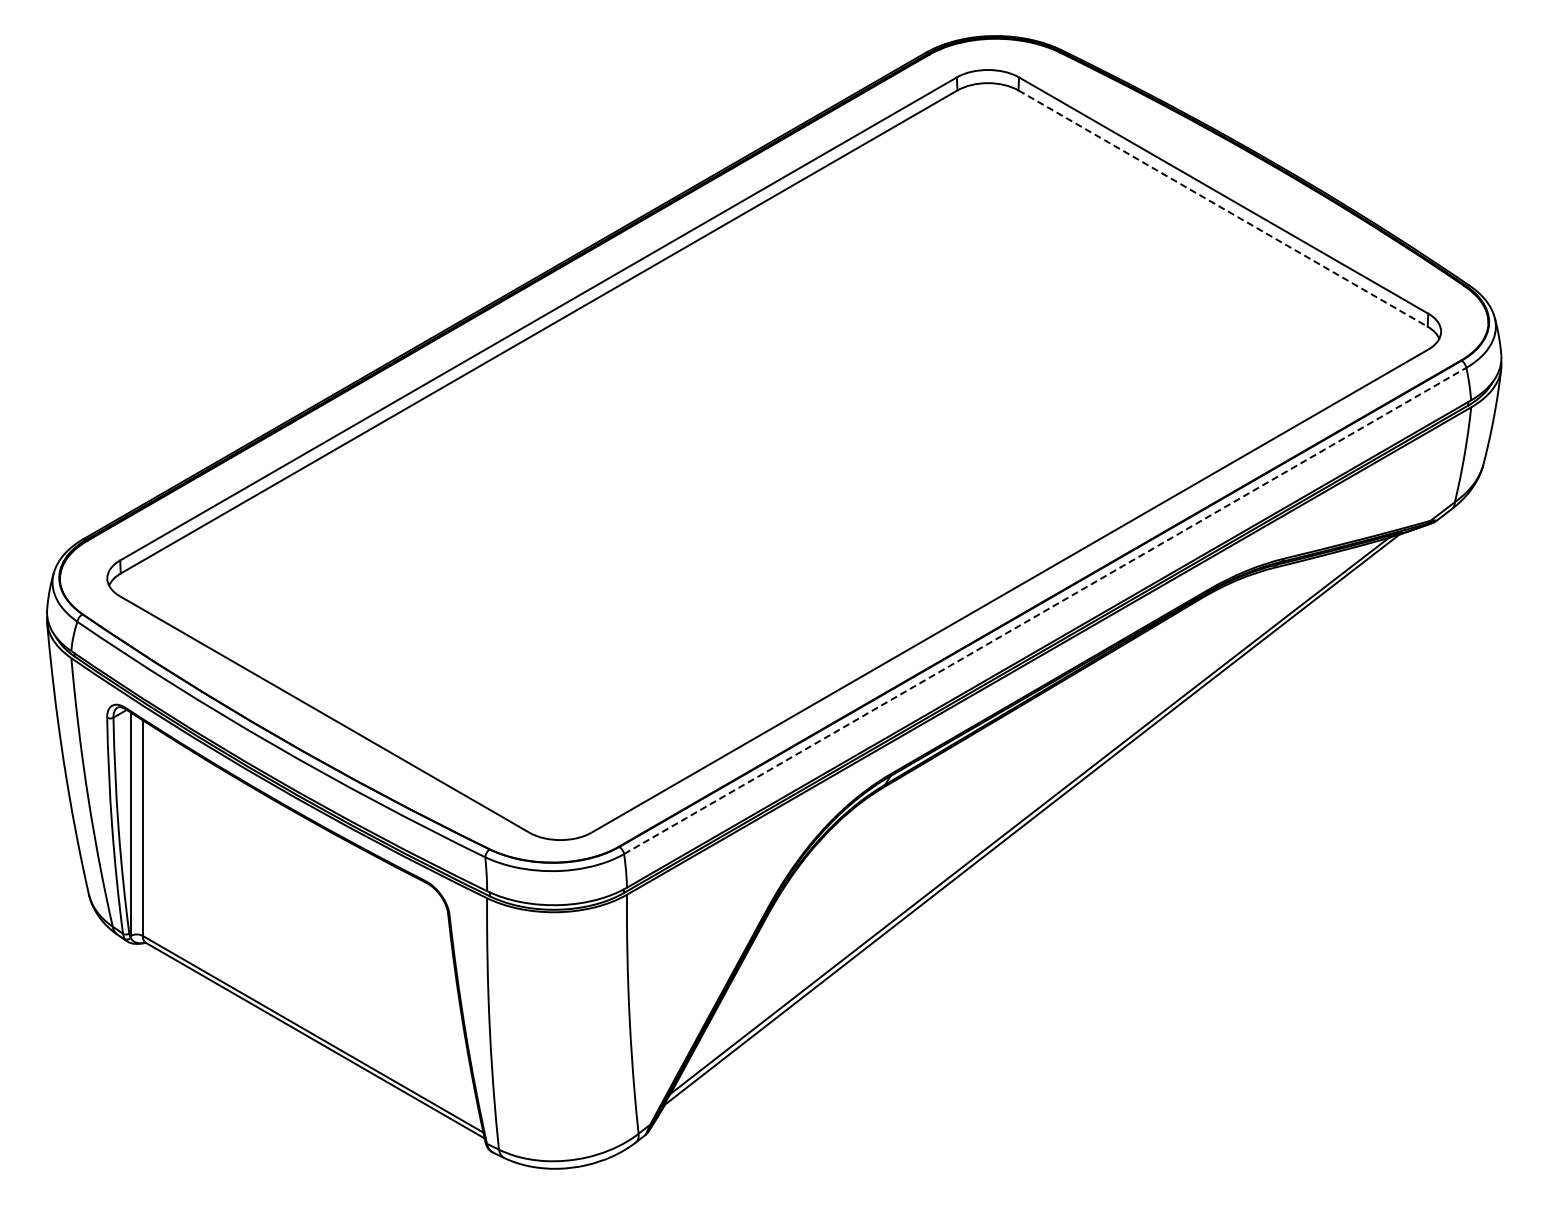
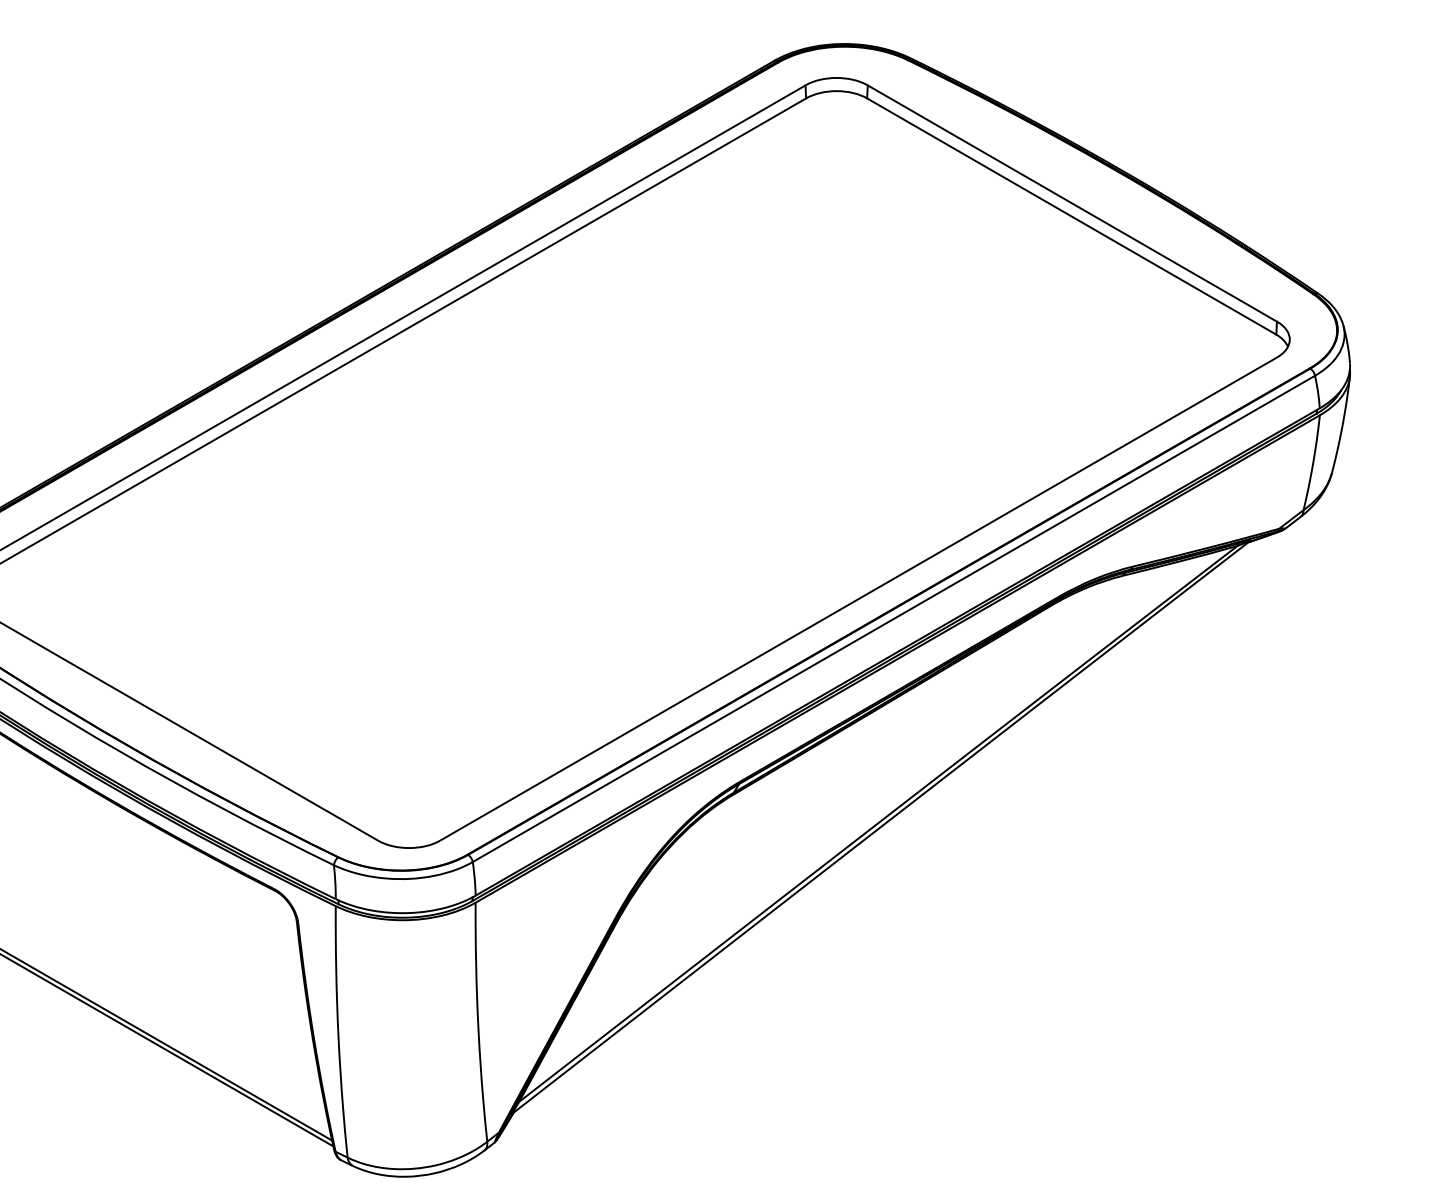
line: (1223, 208) -> (1072, 216), dashed -> solid
line: (1045, 610) -> (894, 618), dashed -> solid

